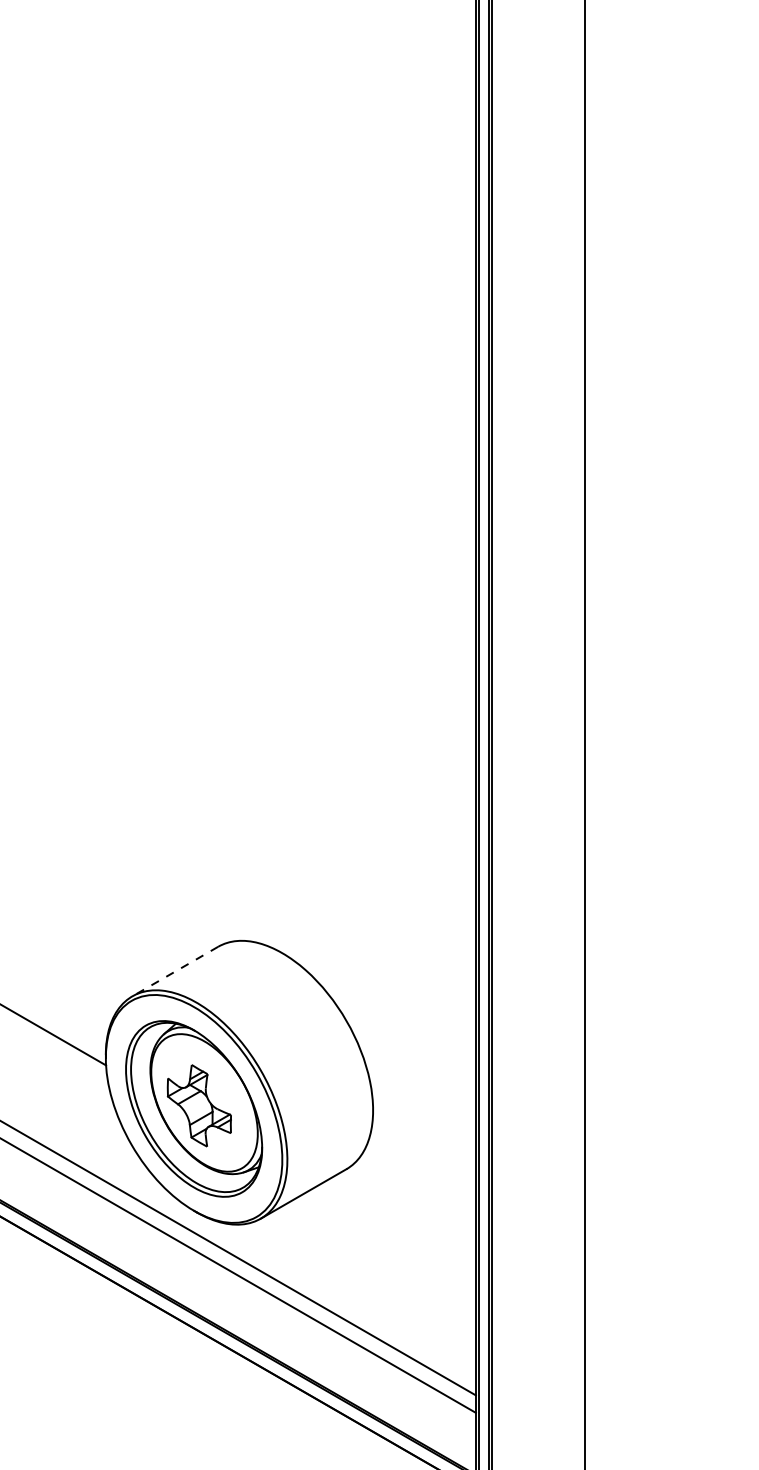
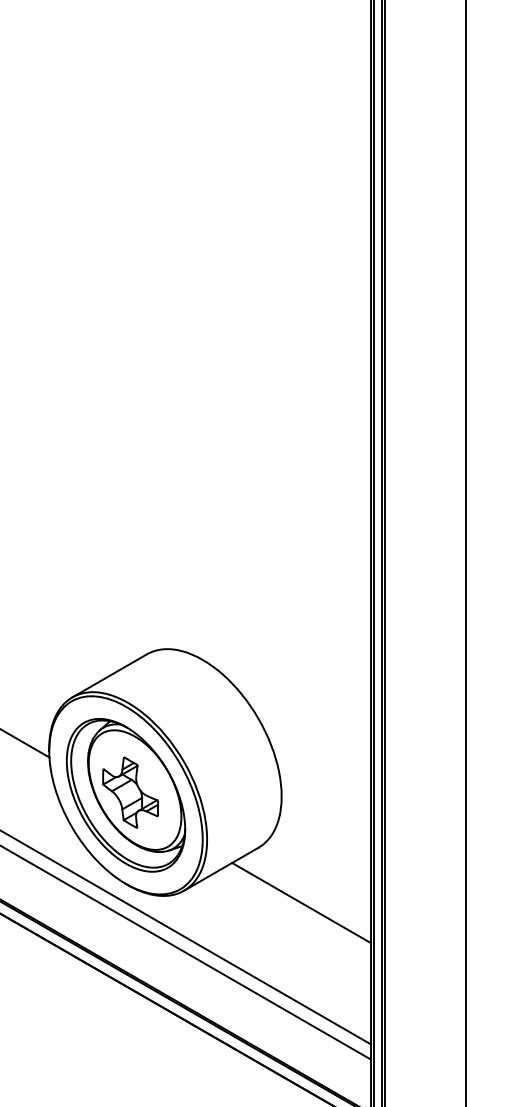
line: (174, 971) -> (108, 675), dashed -> solid
line: (395, 1232) -> (301, 902), added

